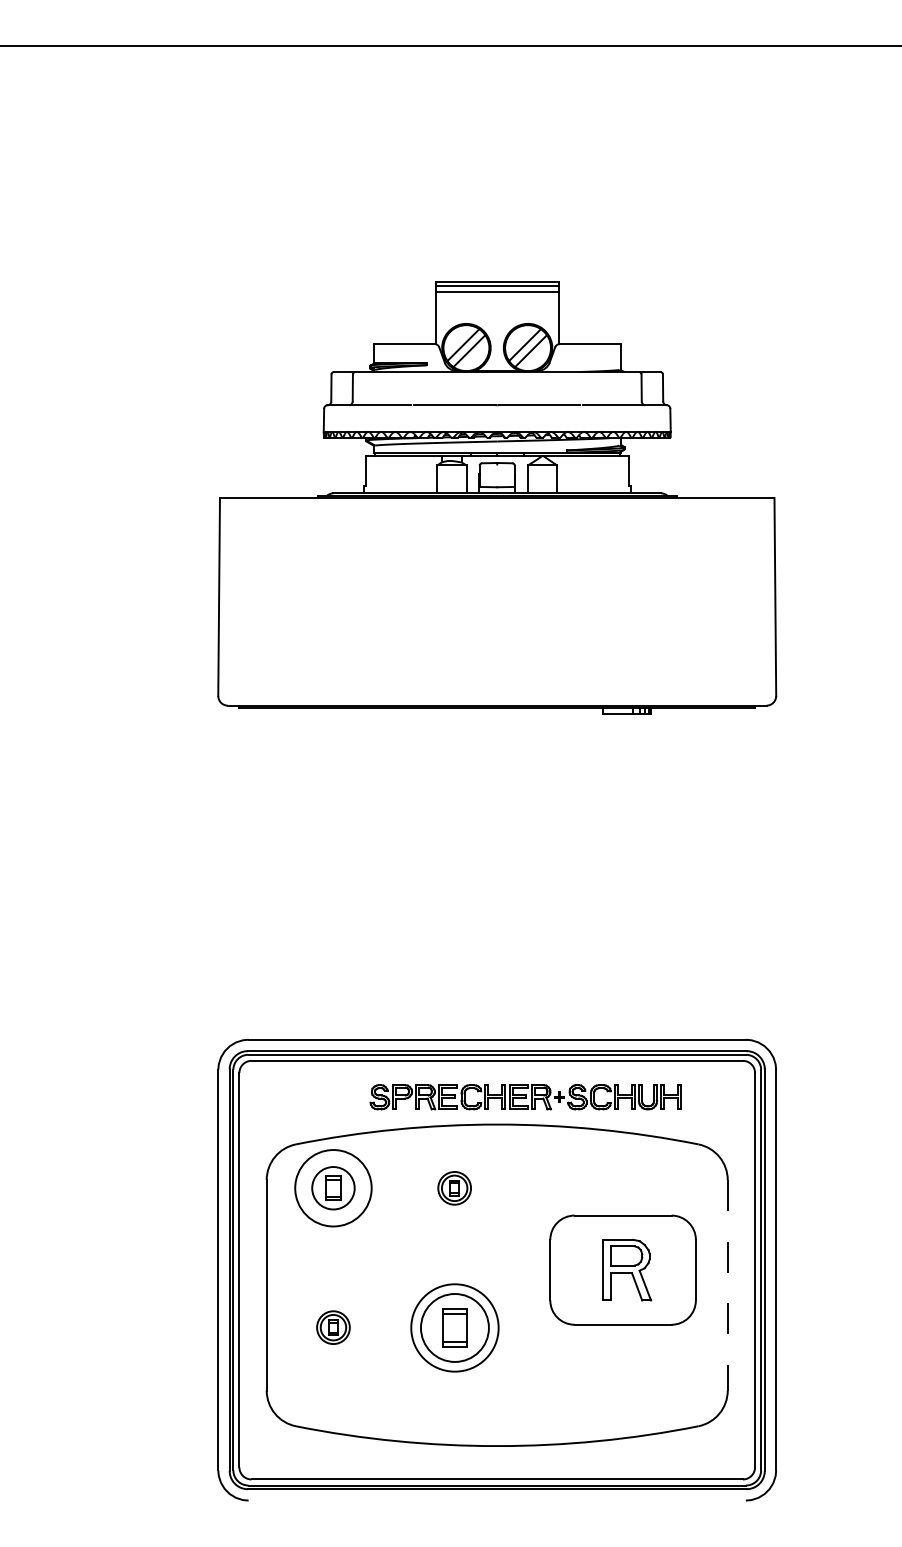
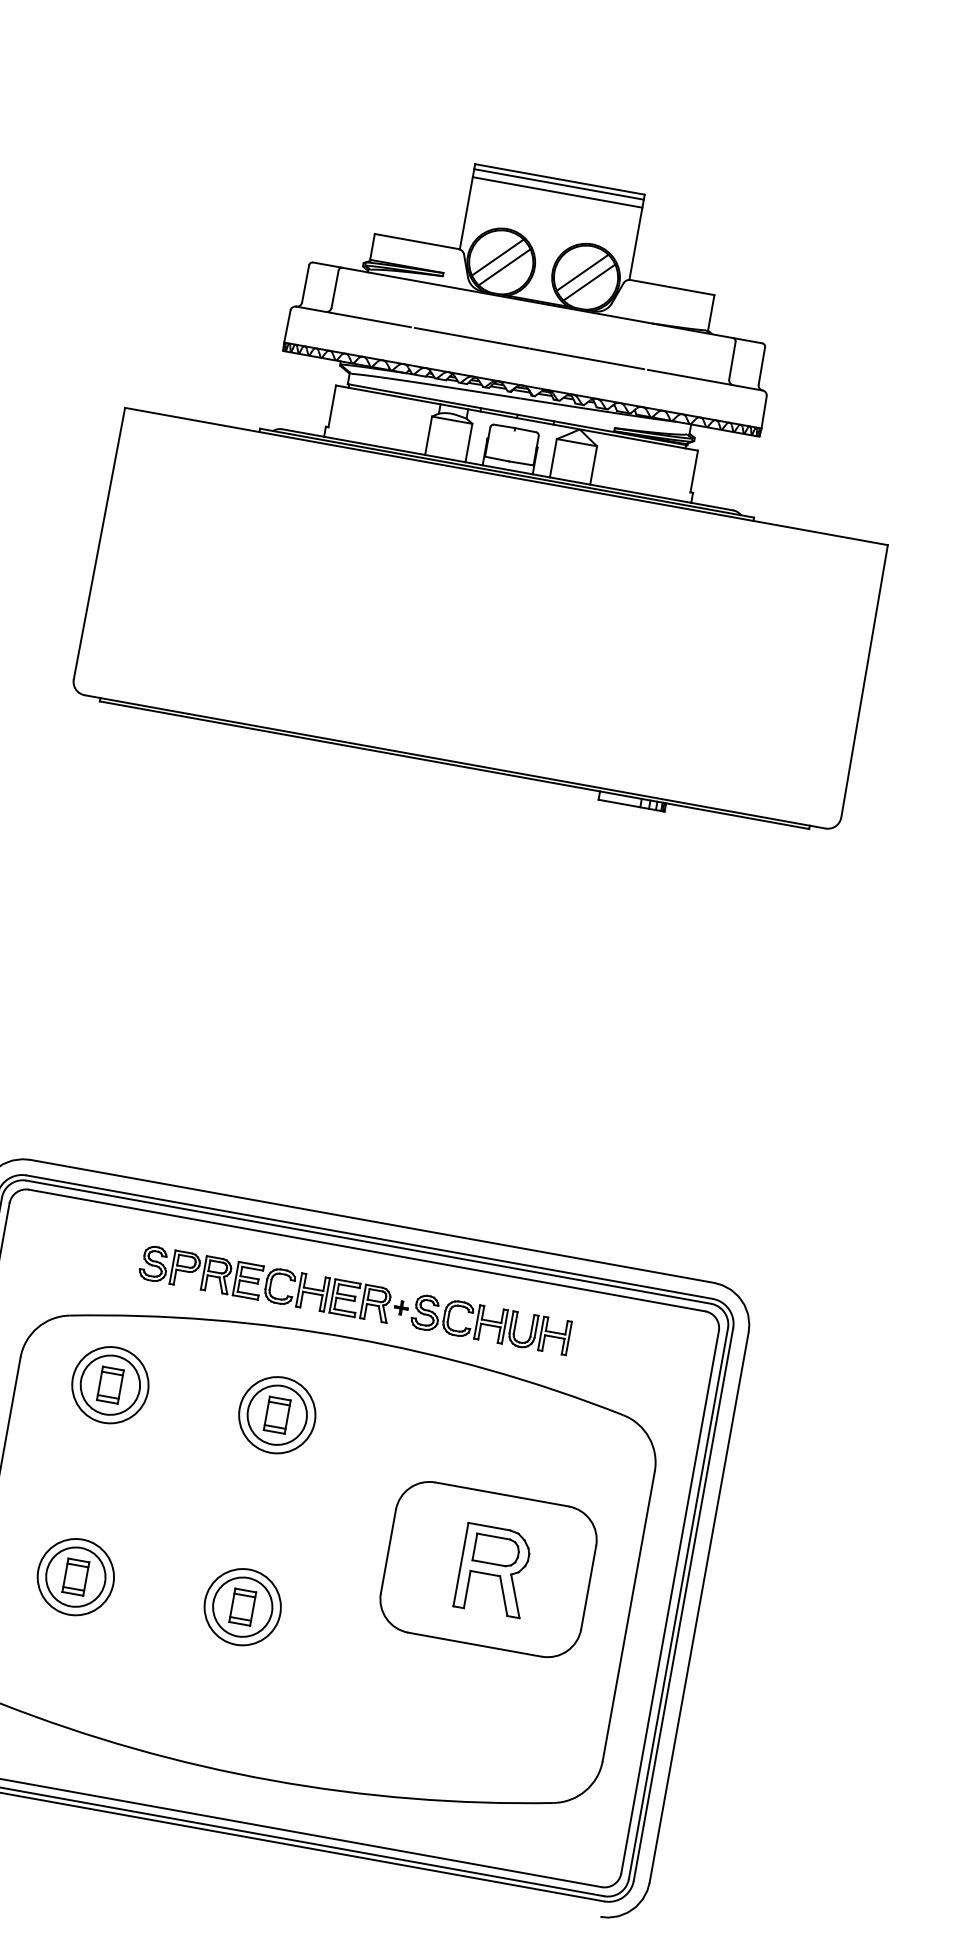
part: (525, 1097) -> (354, 1300), moved
circle: (333, 1187) -> (110, 1384), size x0.71
part: (454, 1188) -> (276, 1415), size x1.67
line: (727, 1285) -> (628, 1616), dashed -> solid
part: (333, 1327) -> (75, 1576), size x1.67
part: (454, 1327) -> (242, 1606), size x0.62

